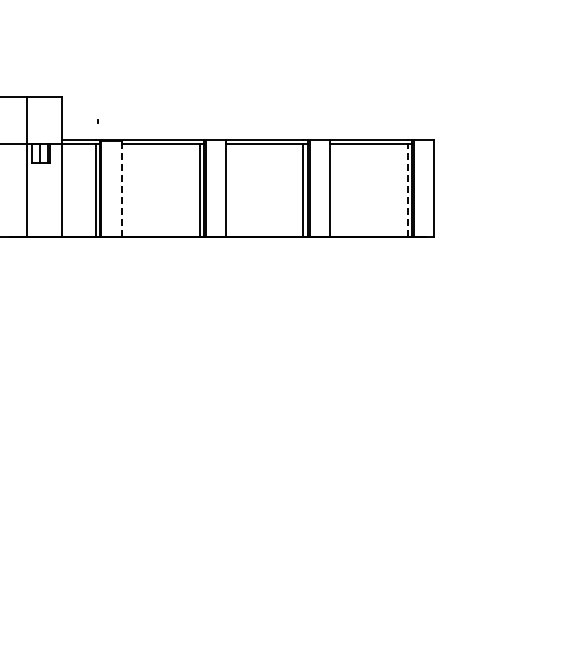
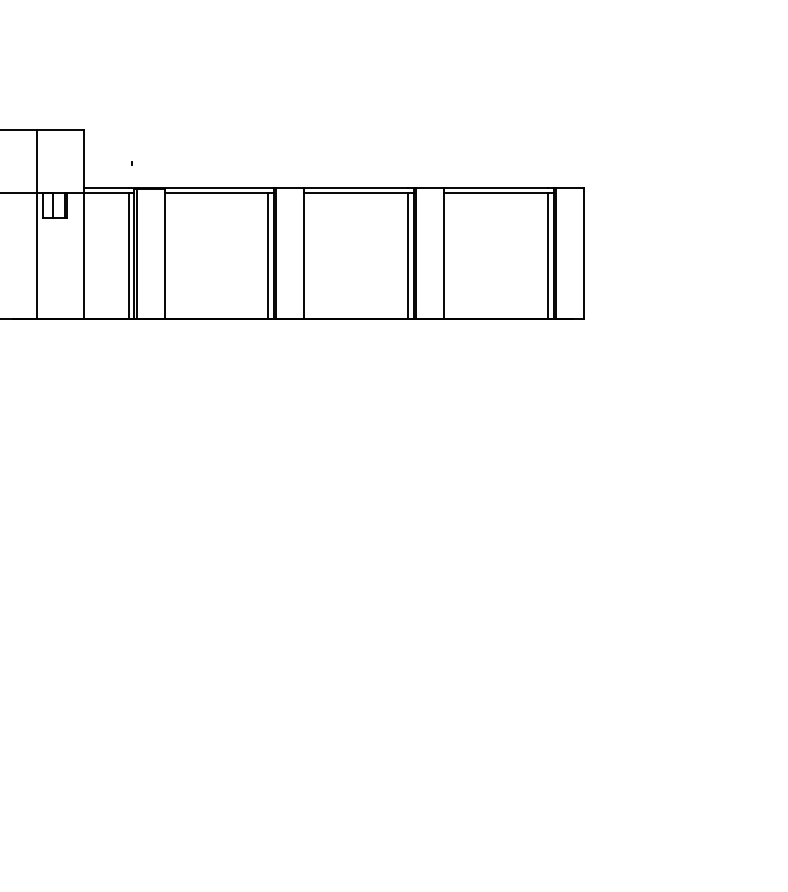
line: (122, 190) -> (164, 255), dashed -> solid
line: (407, 190) -> (547, 255), dashed -> solid

